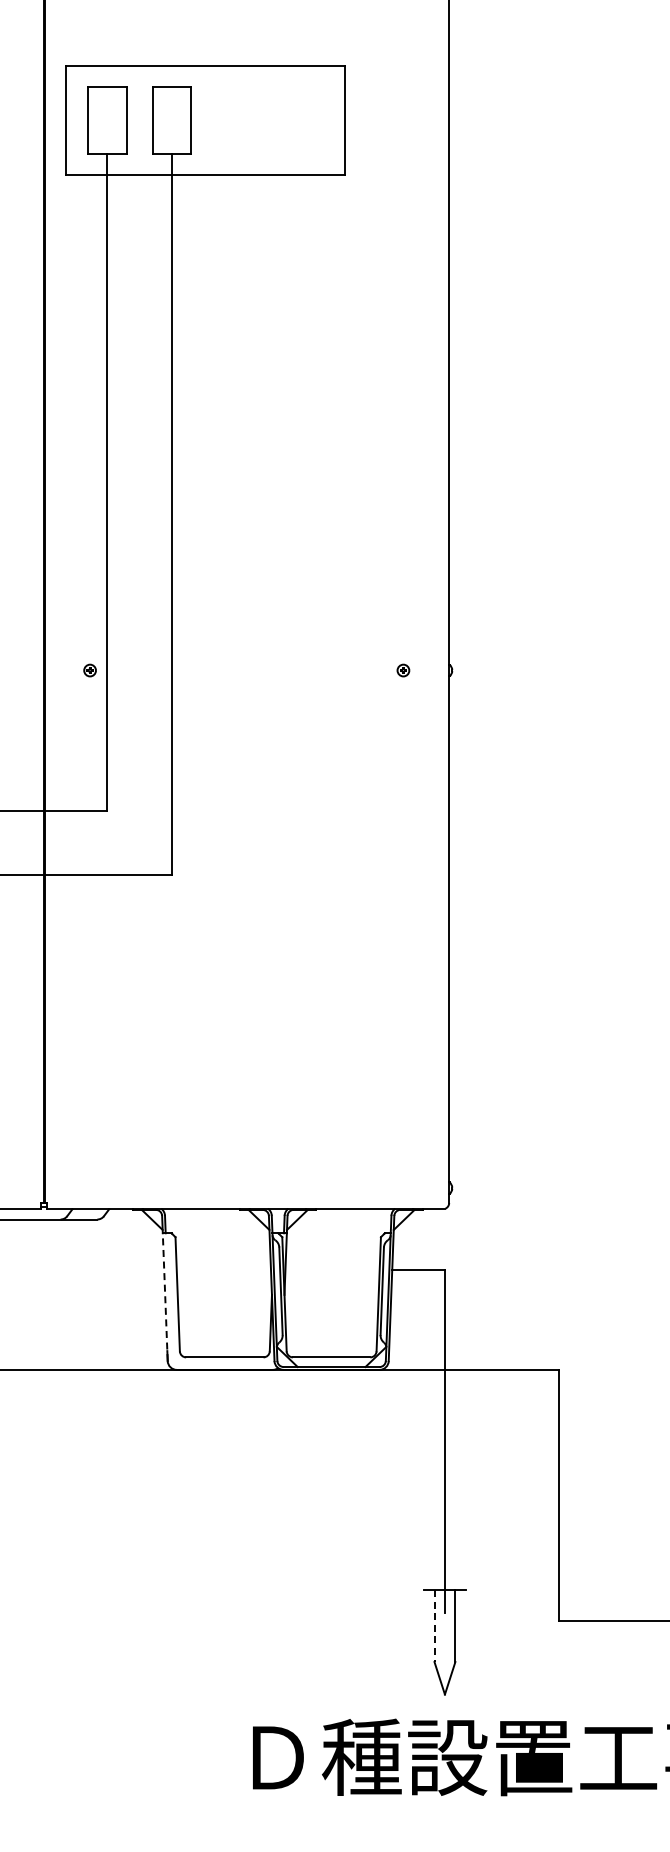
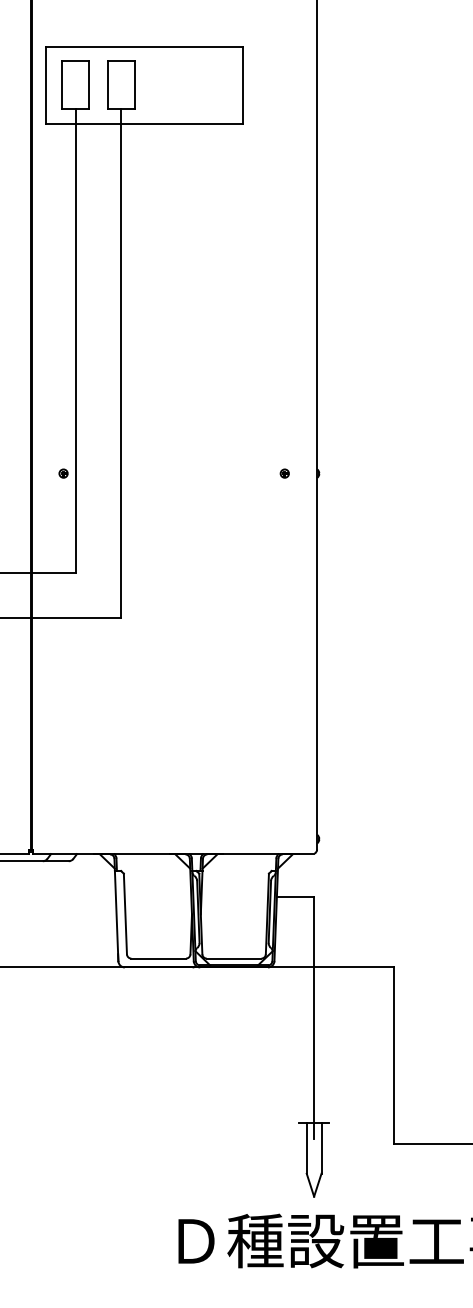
line: (165, 1297) -> (116, 916), dashed -> solid
line: (434, 1626) -> (306, 1148), dashed -> solid

